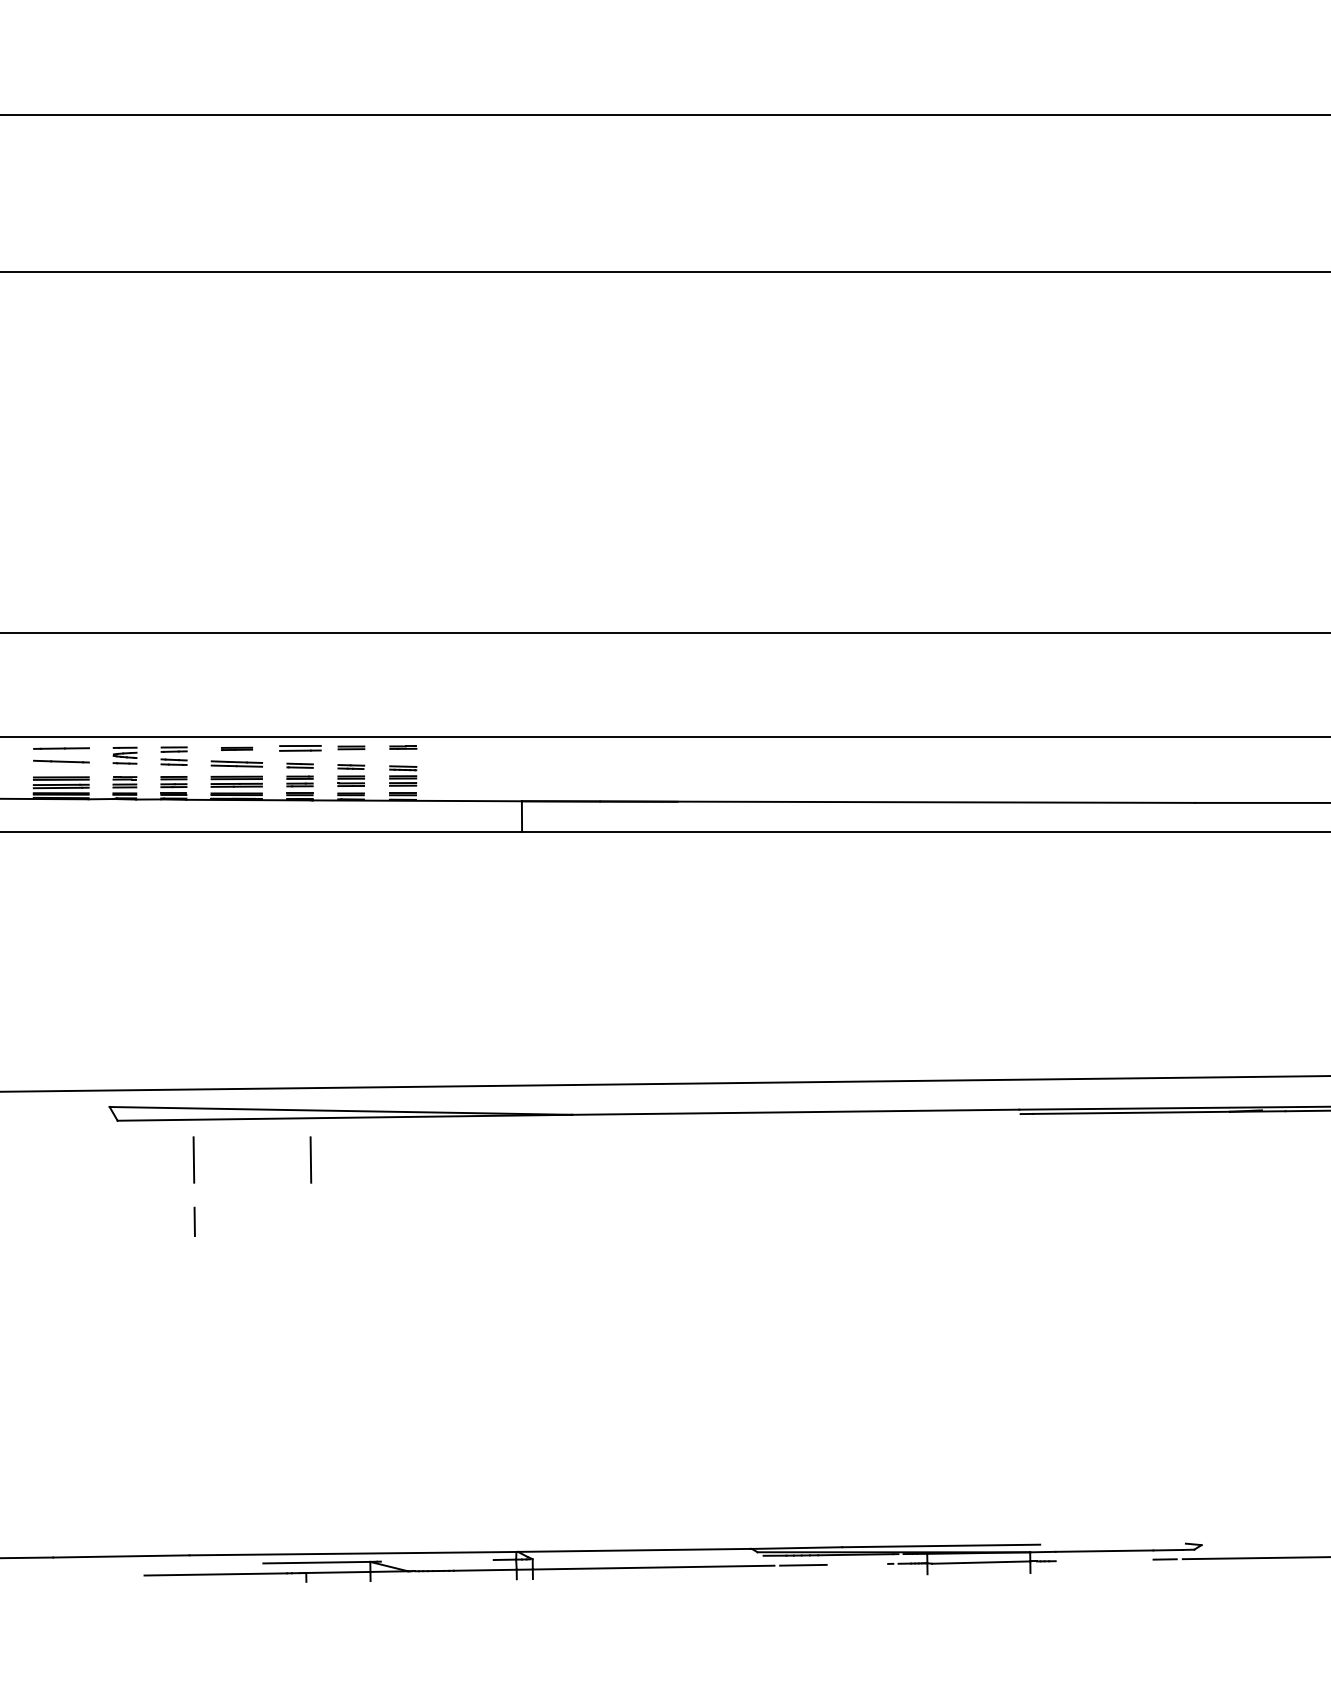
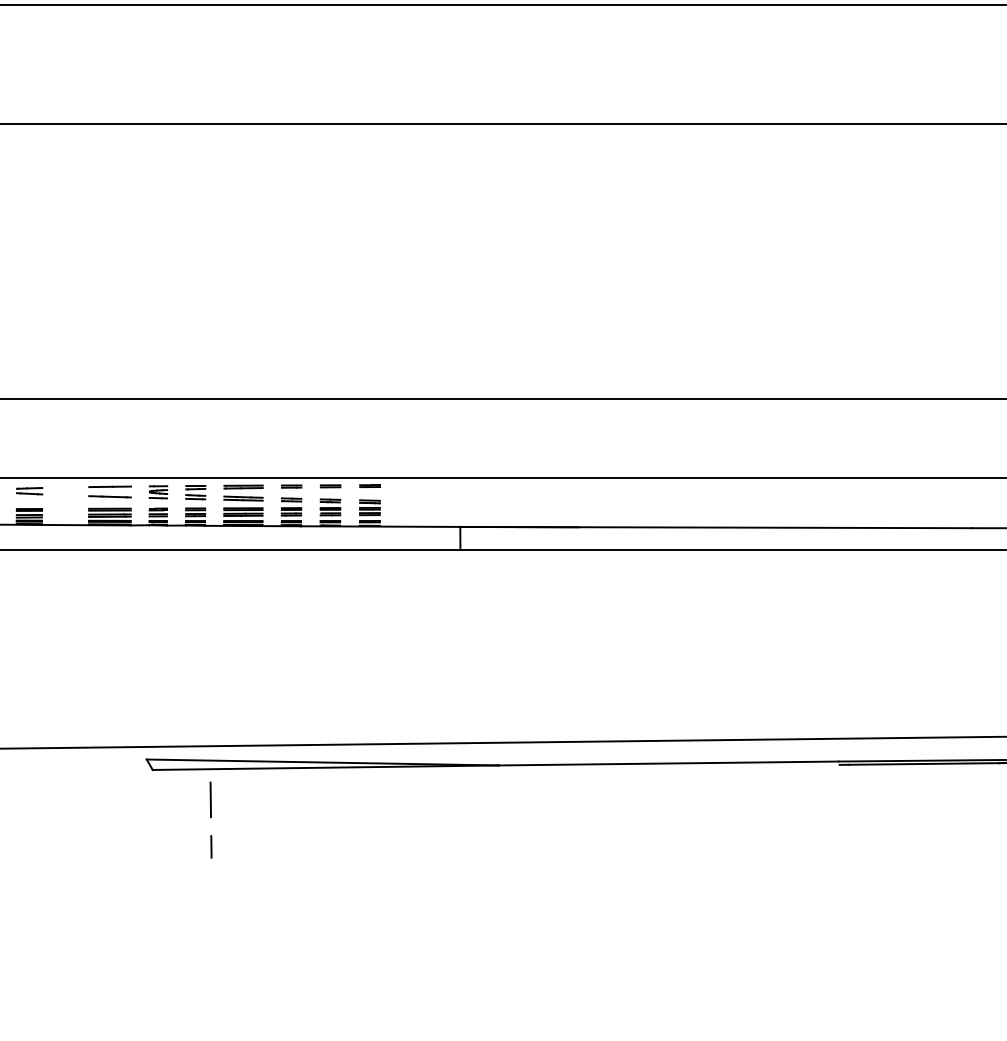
part: (299, 747) -> (291, 486), size x0.62
part: (236, 748) -> (243, 486), size x1.67
line: (310, 1159) -> (299, 799), removed

